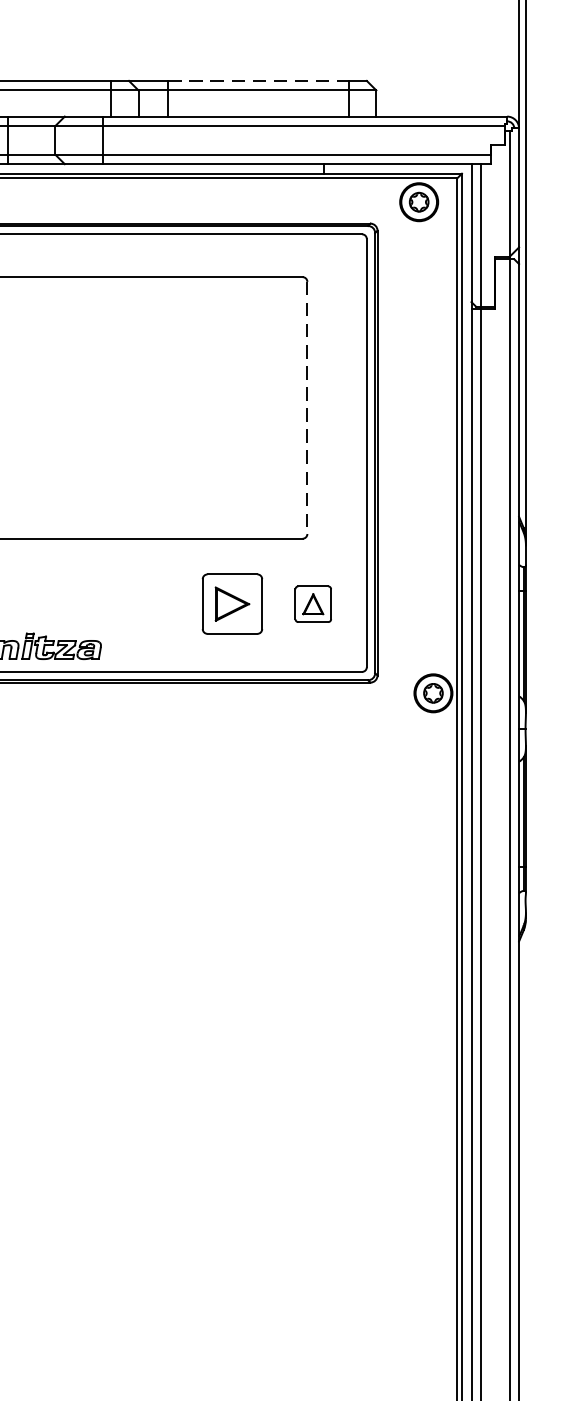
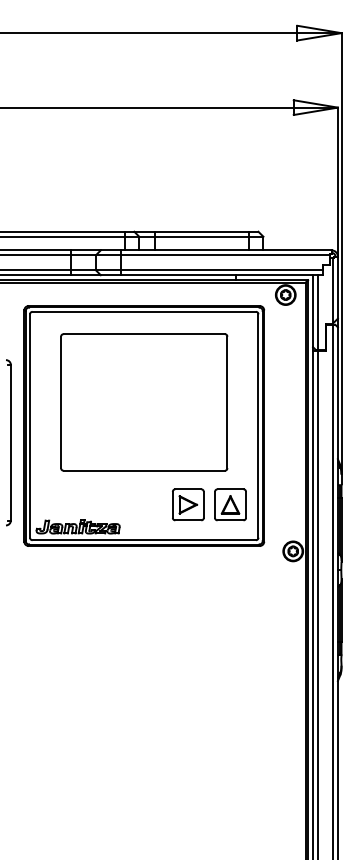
line: (259, 80) -> (202, 231), dashed -> solid
line: (307, 408) -> (227, 402), dashed -> solid
part: (313, 603) -> (230, 504), size x1.67

